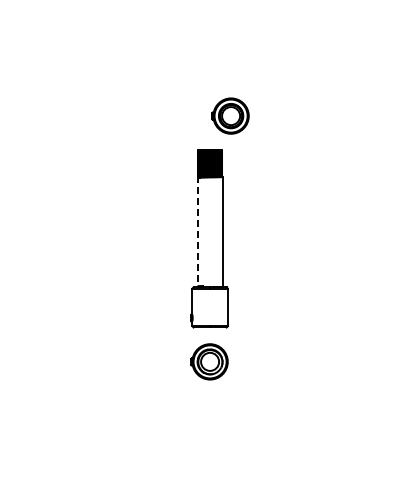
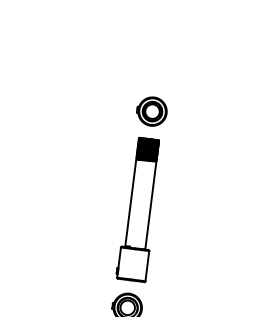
part: (230, 115) -> (152, 111), moved
line: (197, 231) -> (130, 202), dashed -> solid

